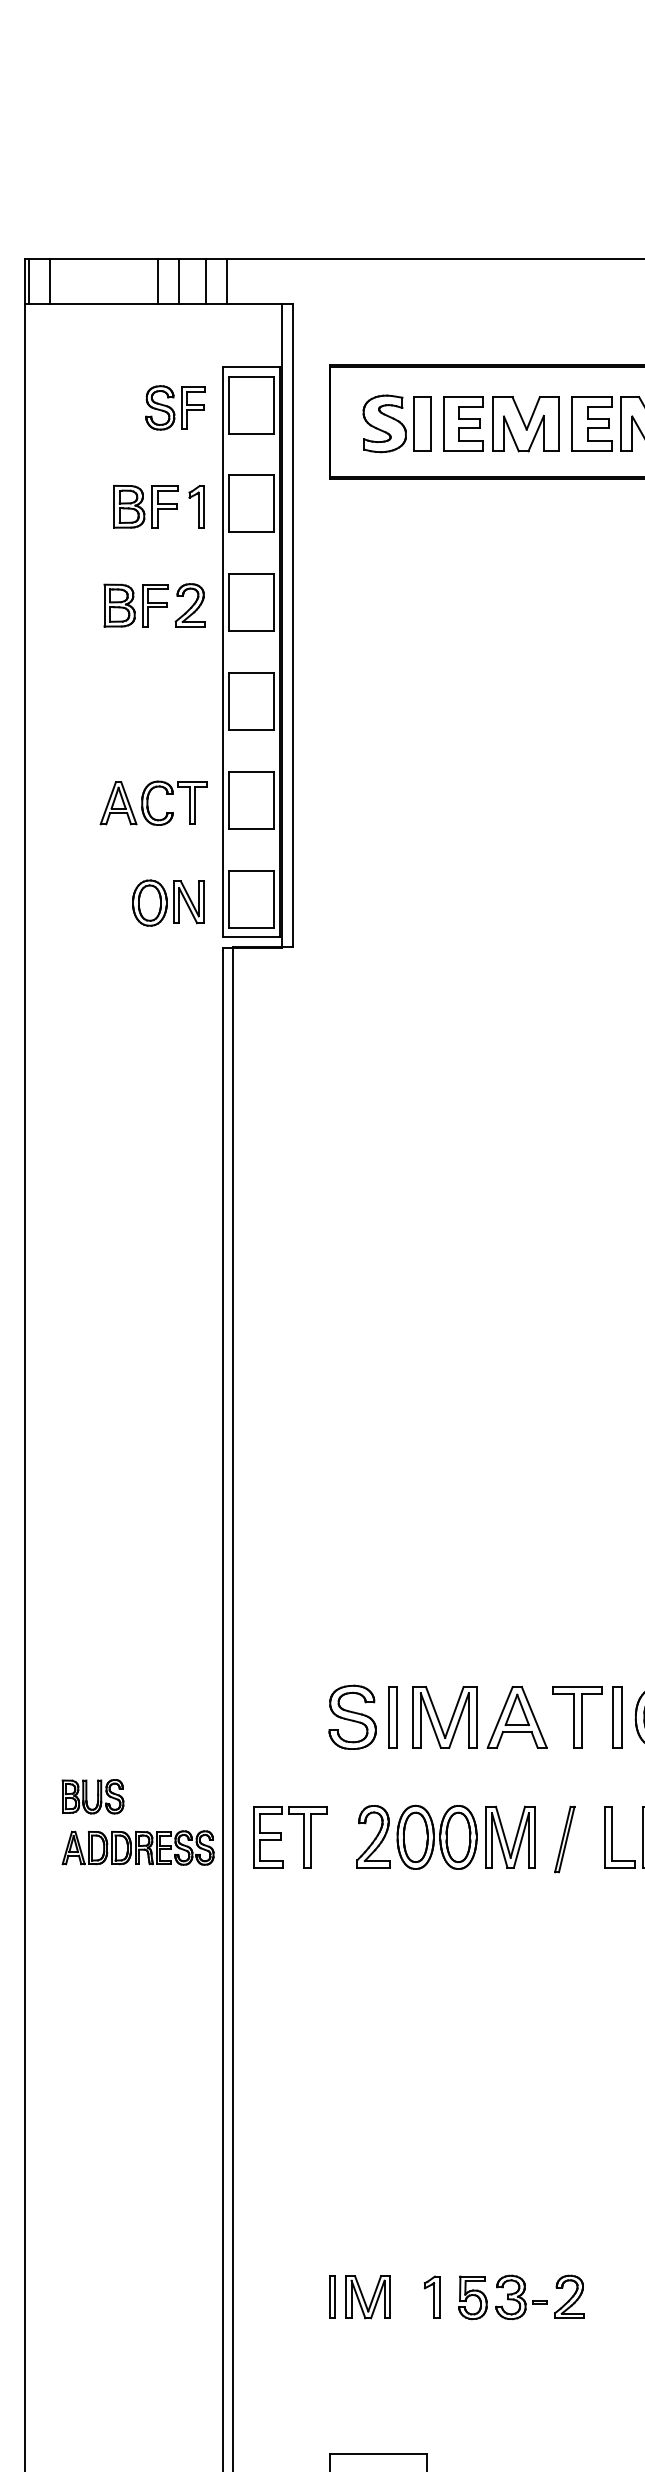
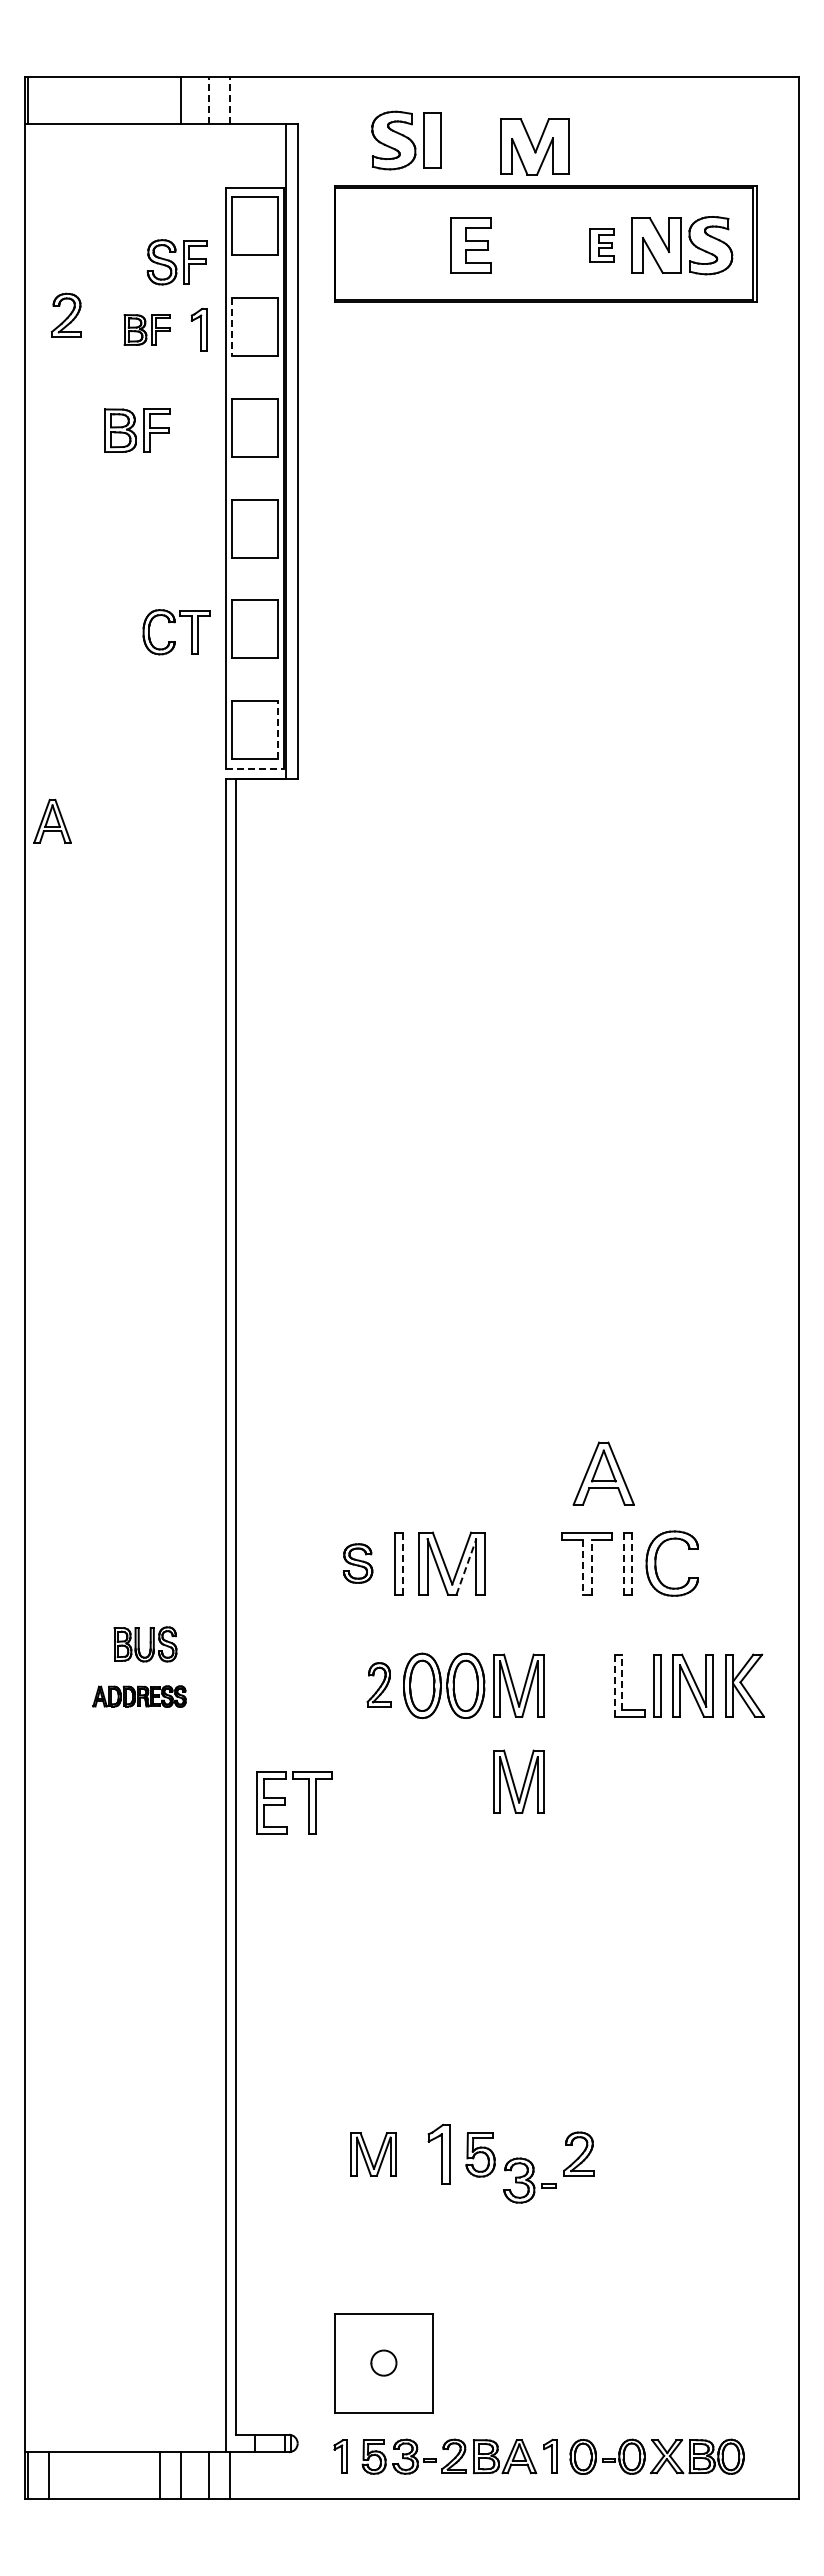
line: (49, 281) -> (49, 100), removed
line: (157, 281) -> (159, 100), removed
line: (205, 281) -> (208, 100), solid -> dashed
line: (227, 281) -> (230, 100), solid -> dashed
part: (174, 408) -> (176, 262), moved
part: (397, 423) -> (406, 140), moved
part: (525, 423) -> (534, 146), moved
part: (591, 423) -> (601, 245), size x0.6
line: (228, 504) -> (231, 327), solid -> dashed
part: (146, 506) -> (147, 329), size x0.7
part: (189, 604) -> (65, 314), moved
part: (118, 802) -> (52, 820), moved
line: (274, 898) -> (278, 729), solid -> dashed
part: (167, 902) -> (169, 733), removed
line: (251, 937) -> (255, 768), solid -> dashed
part: (352, 1717) -> (357, 1563), size x0.6
line: (397, 1717) -> (403, 1563), solid -> dashed
part: (516, 1717) -> (603, 1473), moved
line: (613, 1717) -> (623, 1563), solid -> dashed
line: (621, 1717) -> (632, 1563), solid -> dashed
line: (459, 1720) -> (466, 1566), solid -> dashed
line: (581, 1720) -> (591, 1566), solid -> dashed
line: (573, 1721) -> (583, 1567), solid -> dashed
part: (93, 1796) -> (145, 1644), moved
line: (612, 1833) -> (622, 1681), solid -> dashed
part: (372, 1836) -> (378, 1684), size x0.7
part: (281, 1837) -> (285, 1802), moved
line: (605, 1837) -> (615, 1685), solid -> dashed
part: (565, 1839) -> (574, 1687), removed
part: (138, 1847) -> (139, 1696), size x0.6
part: (510, 1931) -> (518, 1781), added
part: (332, 2297) -> (337, 2154), removed
part: (431, 2297) -> (438, 2154), size x1.4
part: (520, 2297) -> (529, 2180), moved

